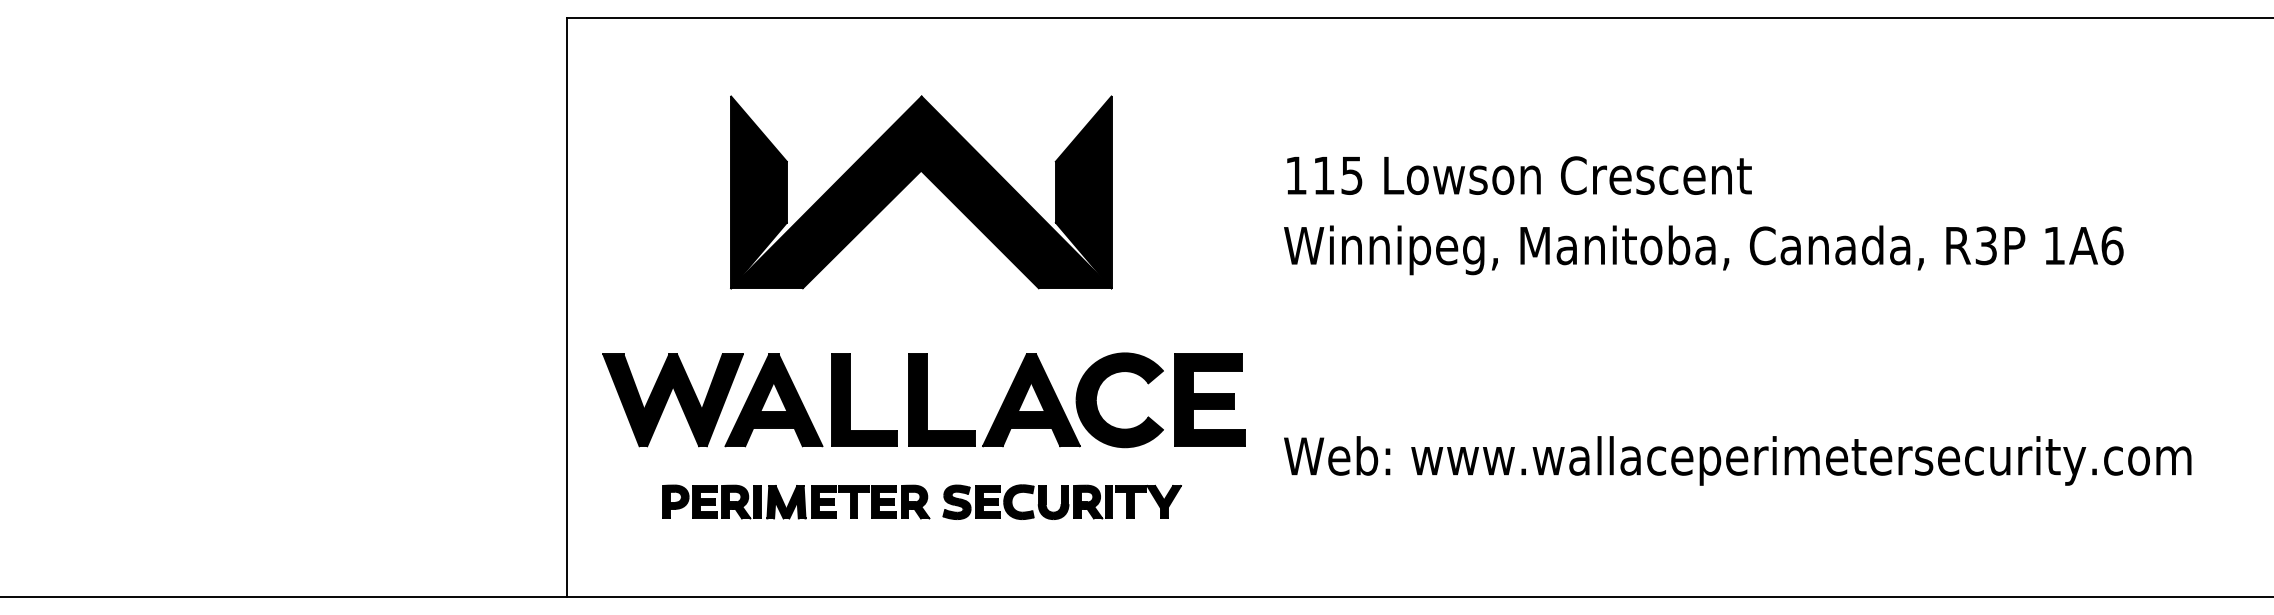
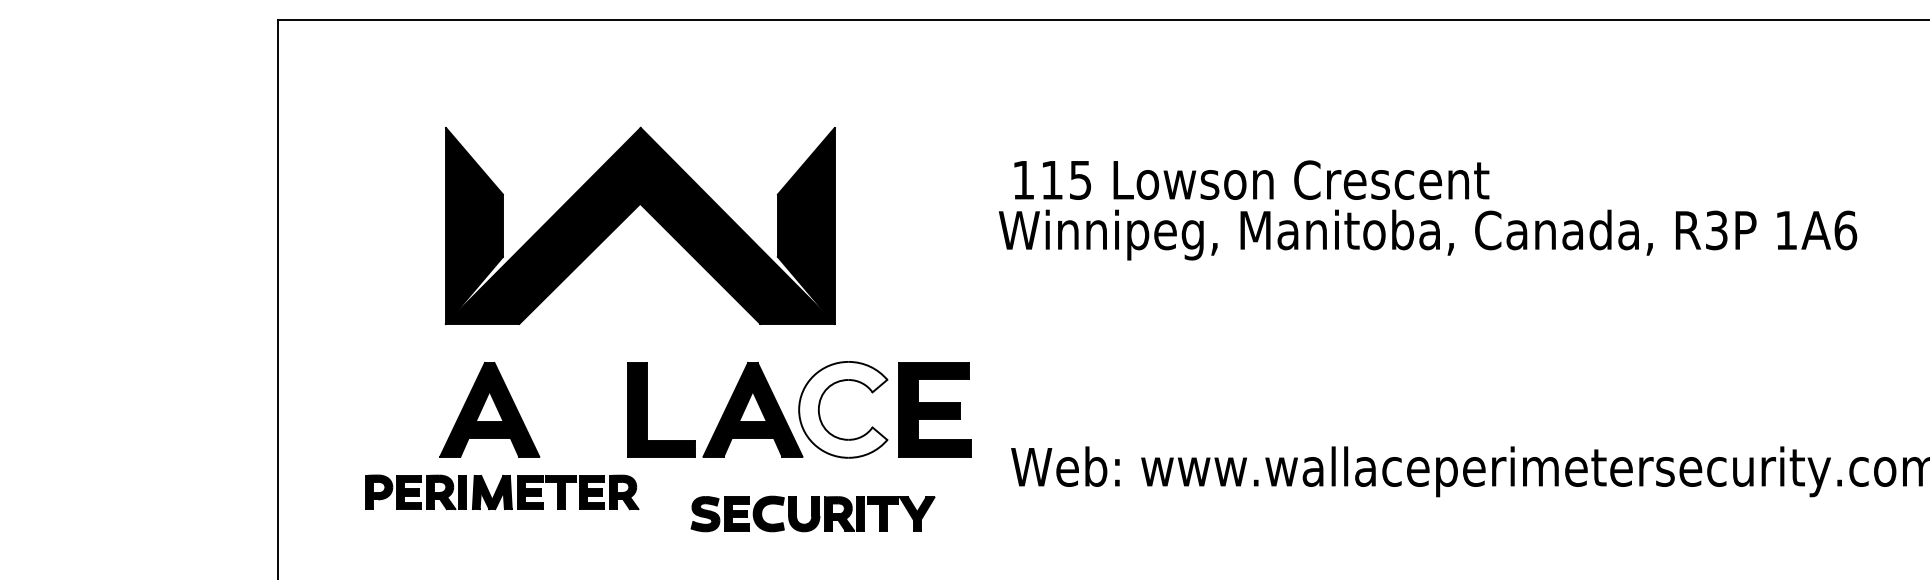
part: (931, 182) -> (650, 215), moved
text: (1703, 250) -> (1427, 235), moved
part: (850, 399) -> (567, 409), removed
part: (672, 400) -> (386, 410), removed
fill: (1119, 400) -> (842, 410), removed
part: (796, 501) -> (502, 491), moved
part: (1061, 501) -> (812, 513), moved

